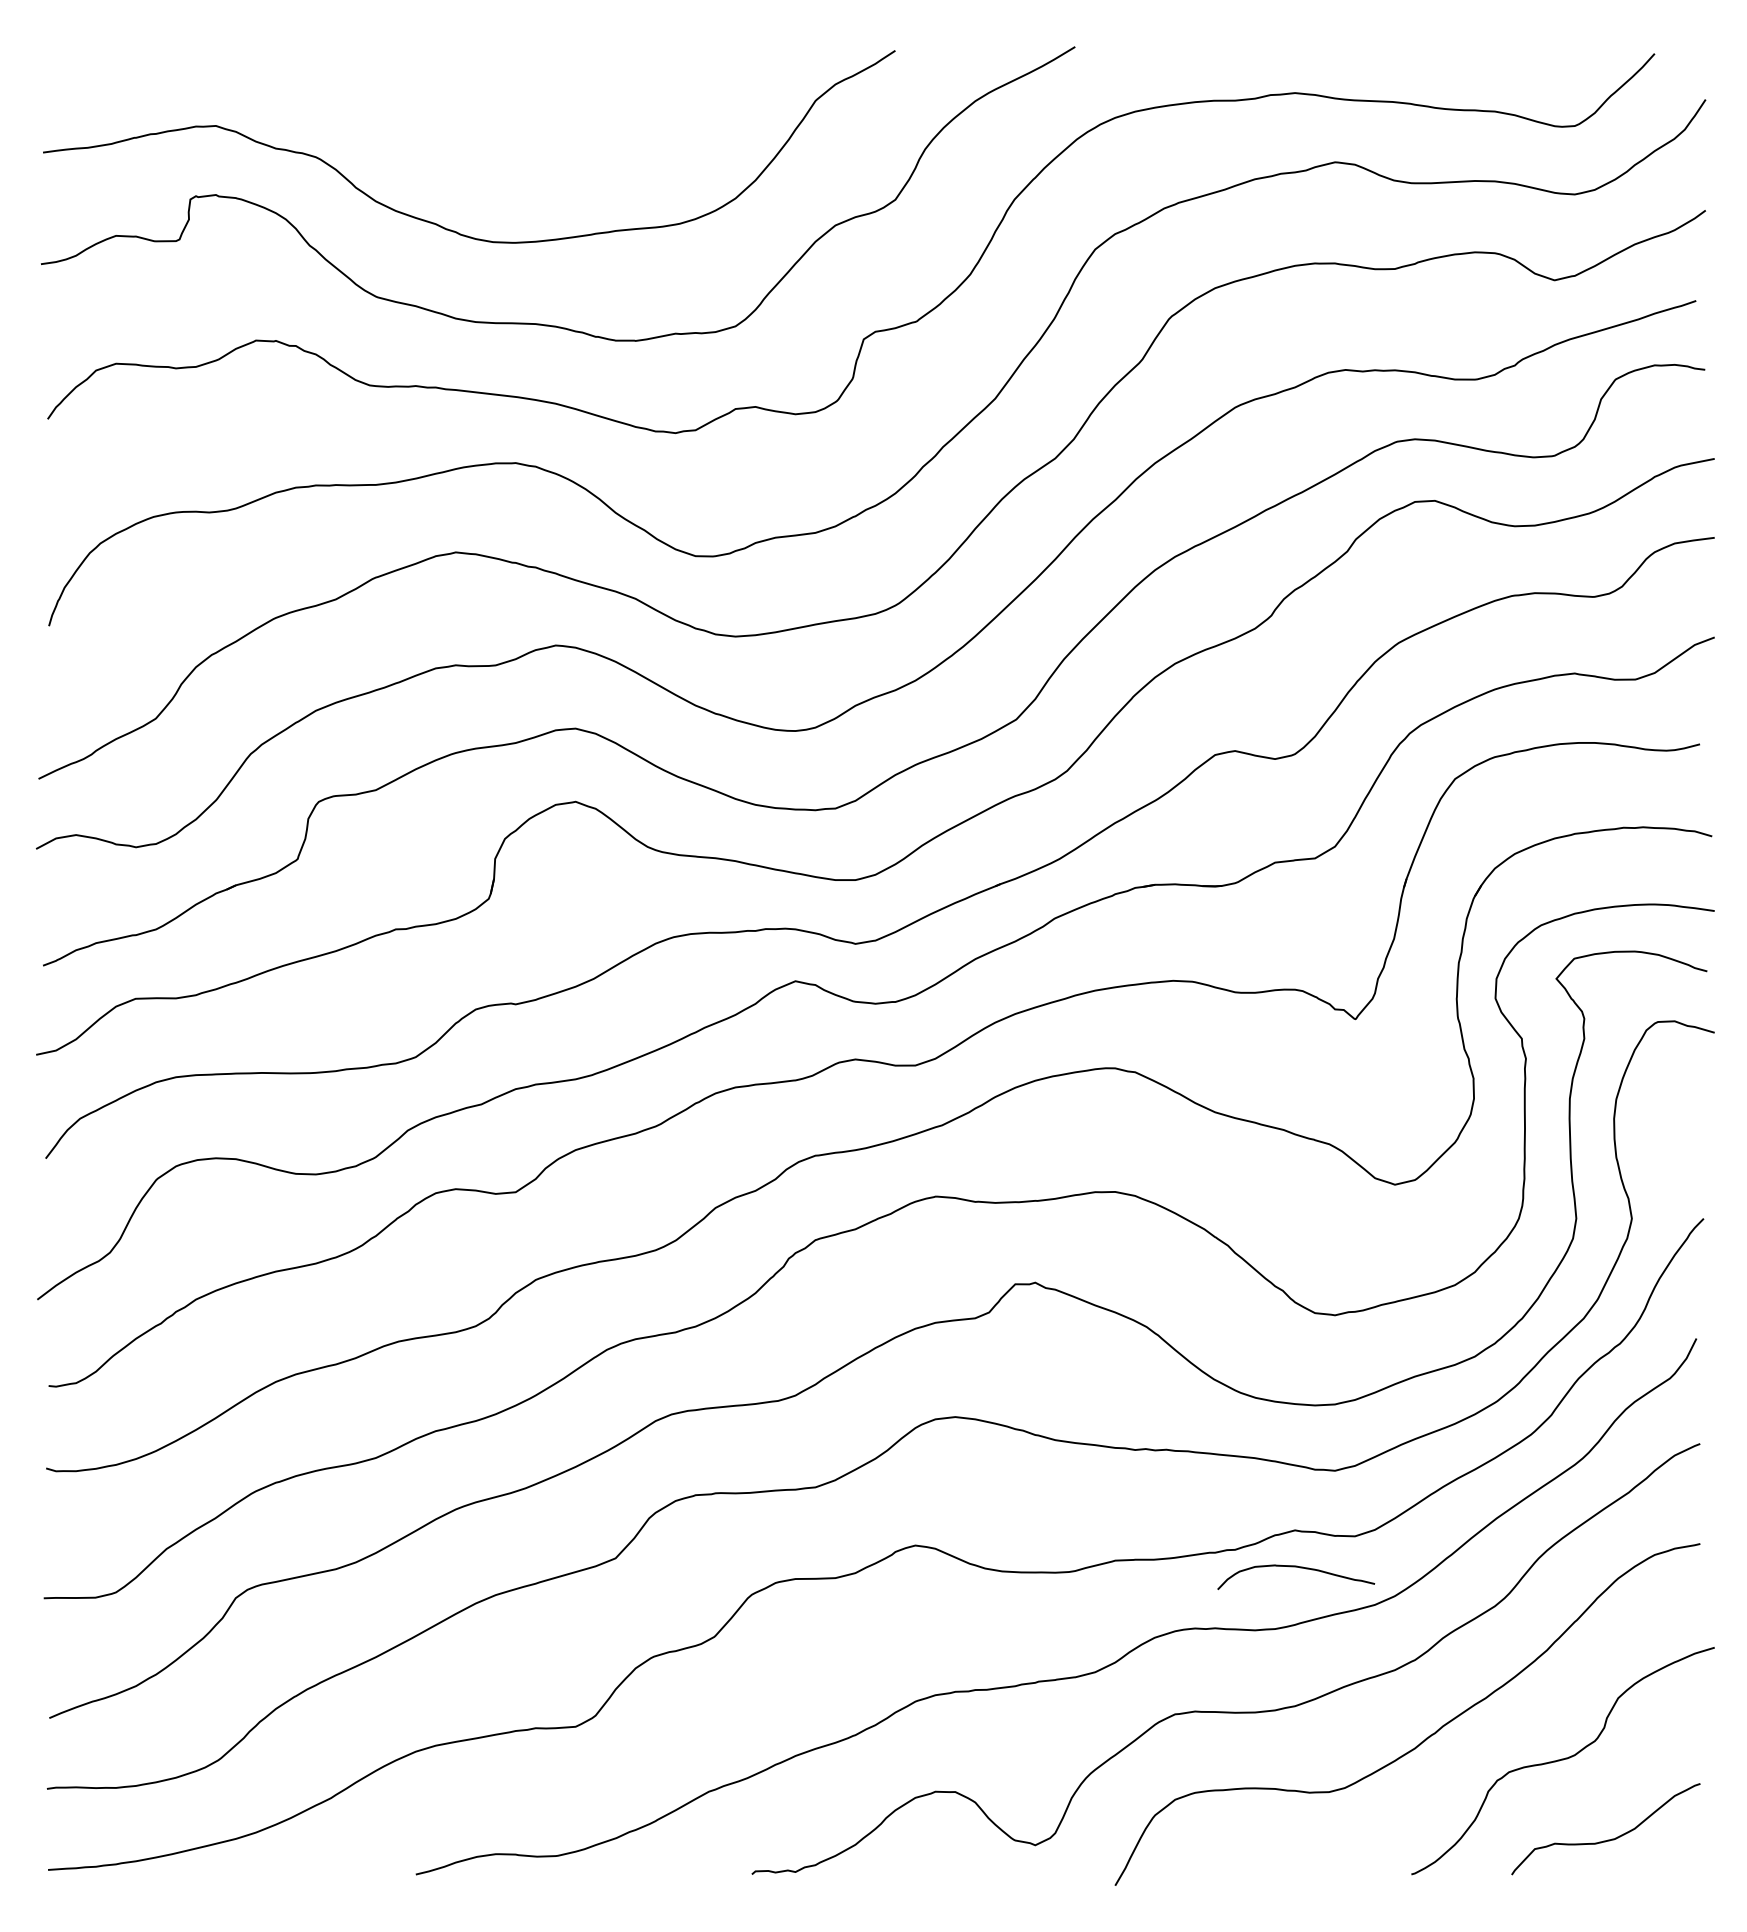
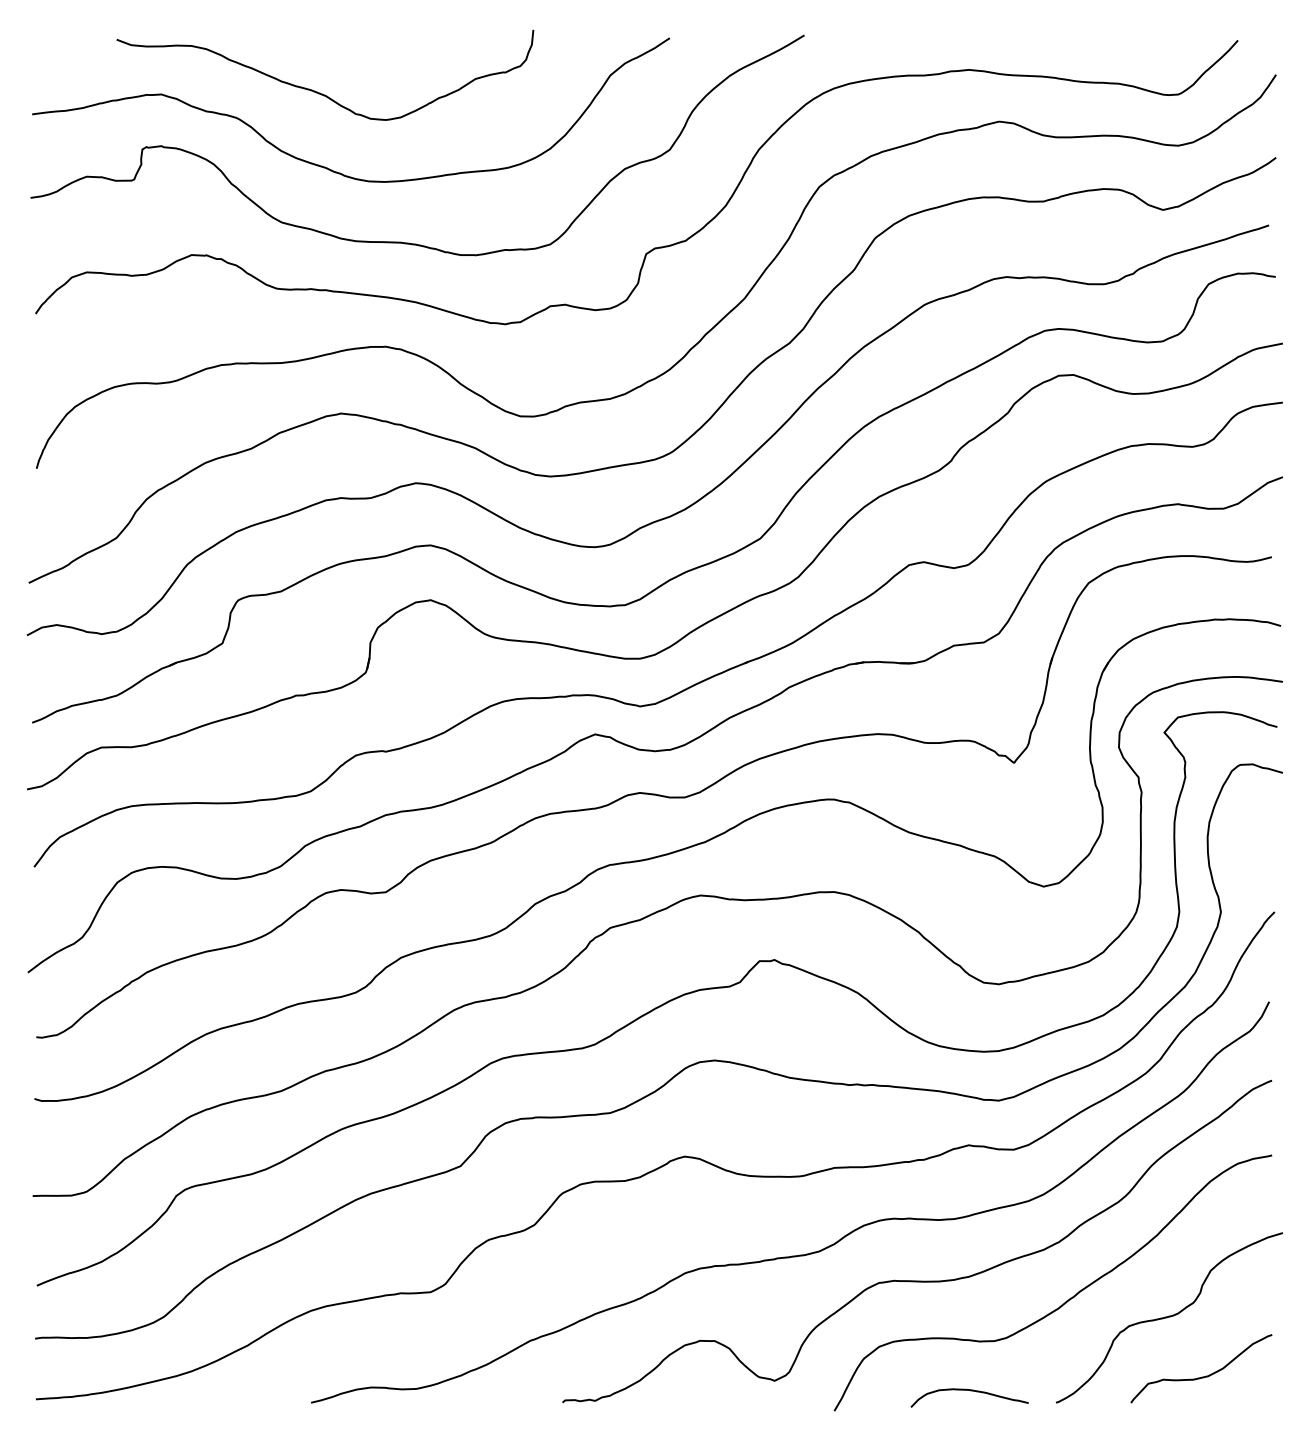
curve: (427, 123) -> (319, 92), added
curve: (1300, 1568) -> (972, 1391), moved

